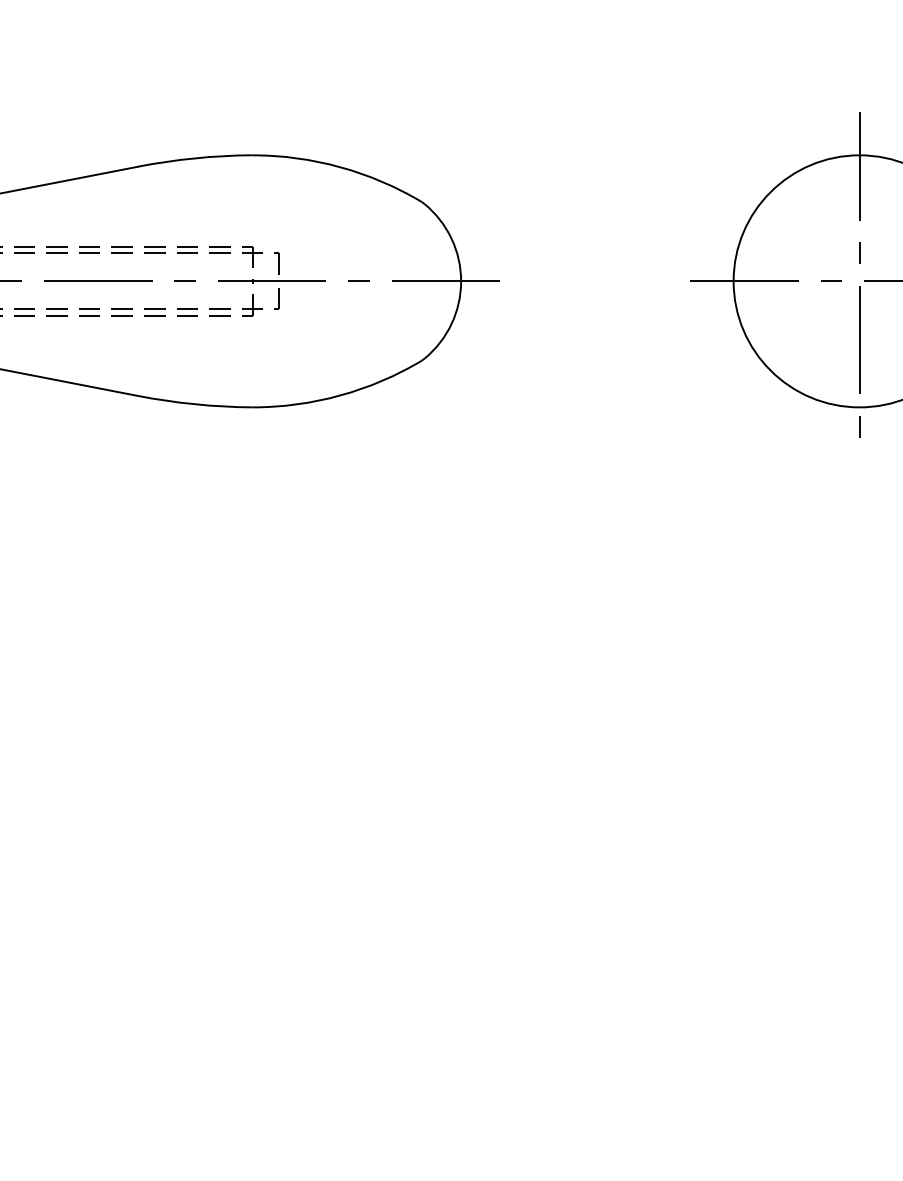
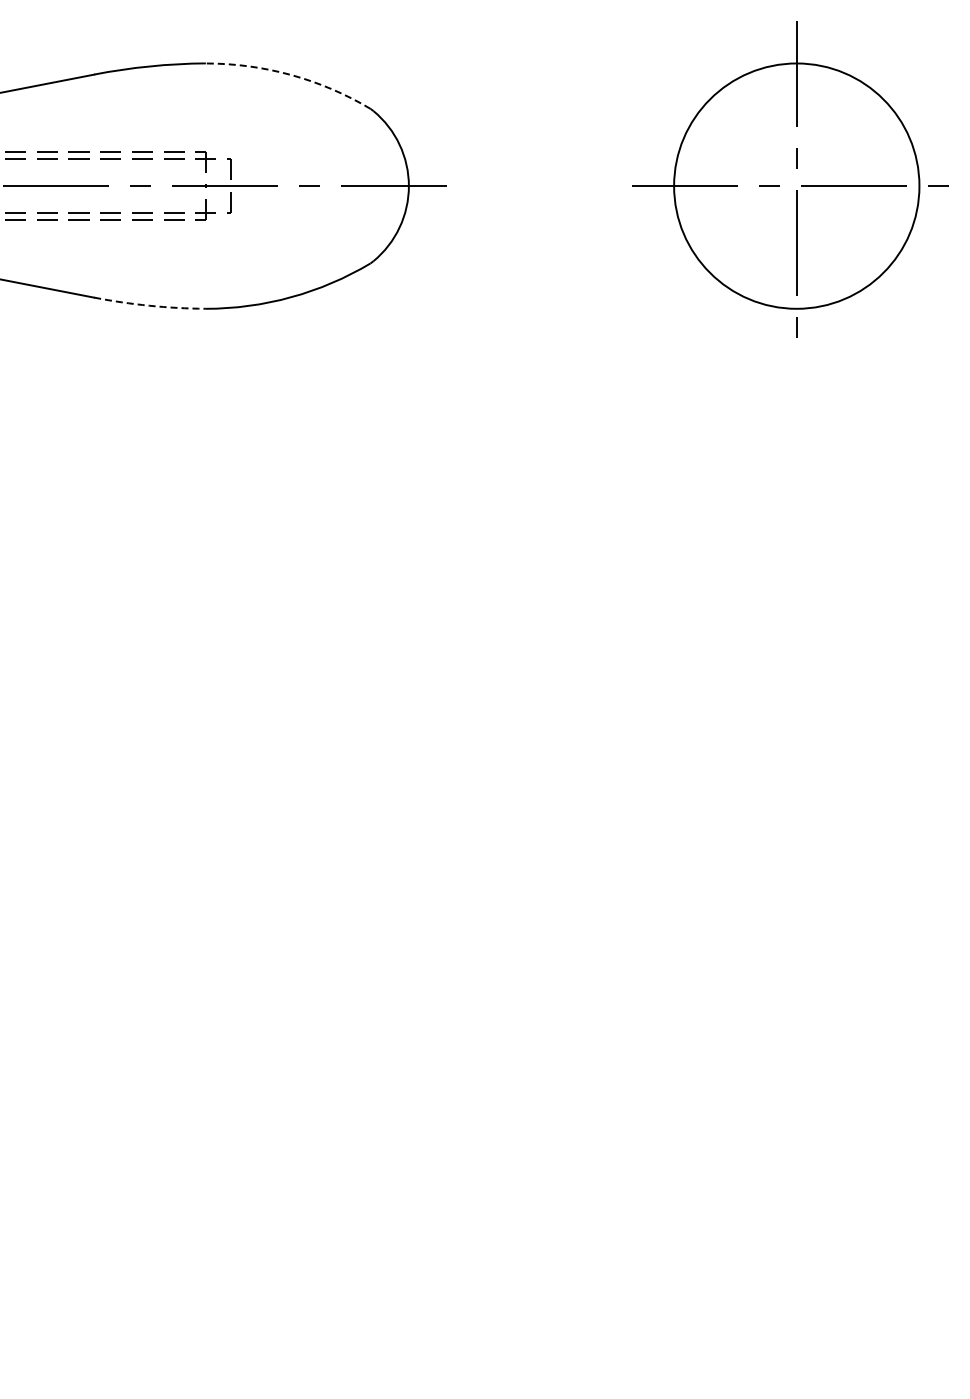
arc: (340, 167) -> (291, 75), solid -> dashed
arc: (194, 403) -> (149, 305), solid -> dashed

